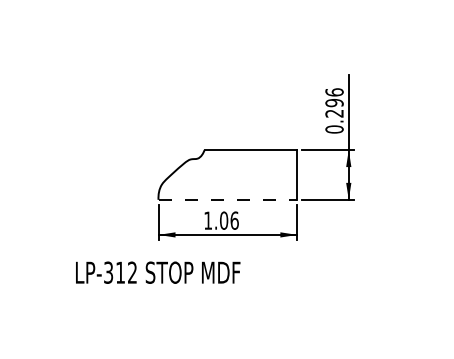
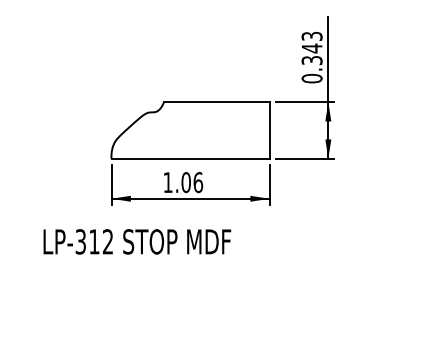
text: (334, 102) -> (312, 47), 0.296 -> 0.343
line: (228, 199) -> (191, 158), dashed -> solid
text: (158, 272) -> (137, 241), moved

